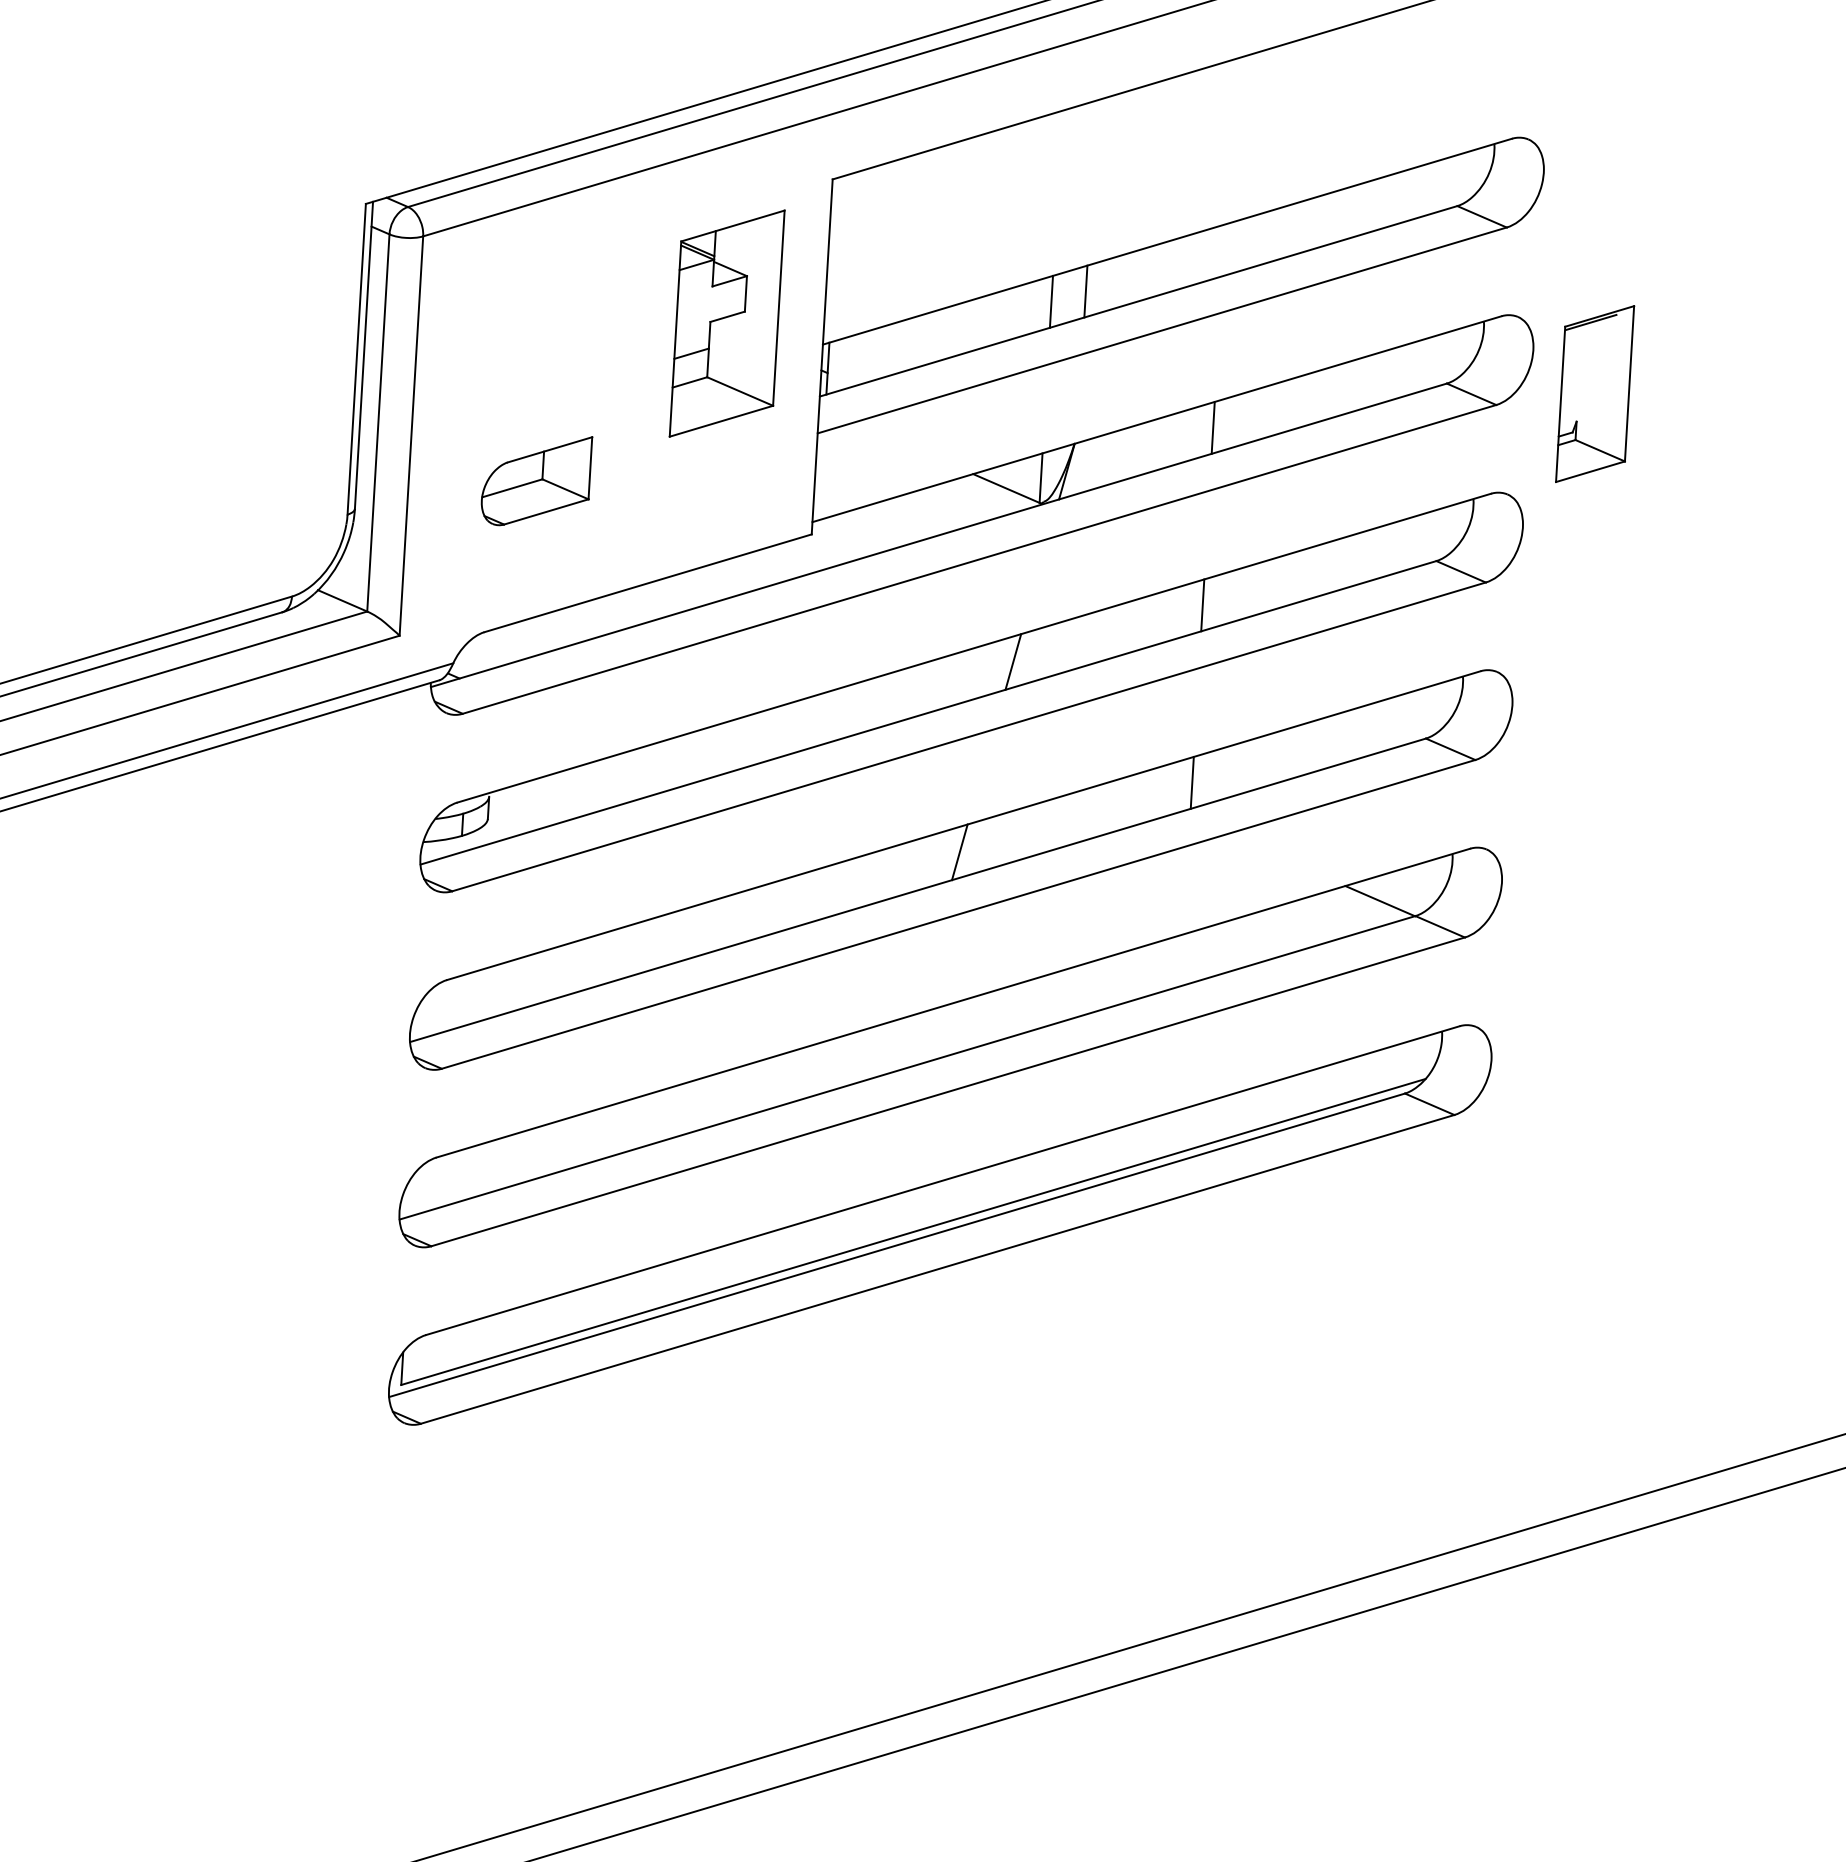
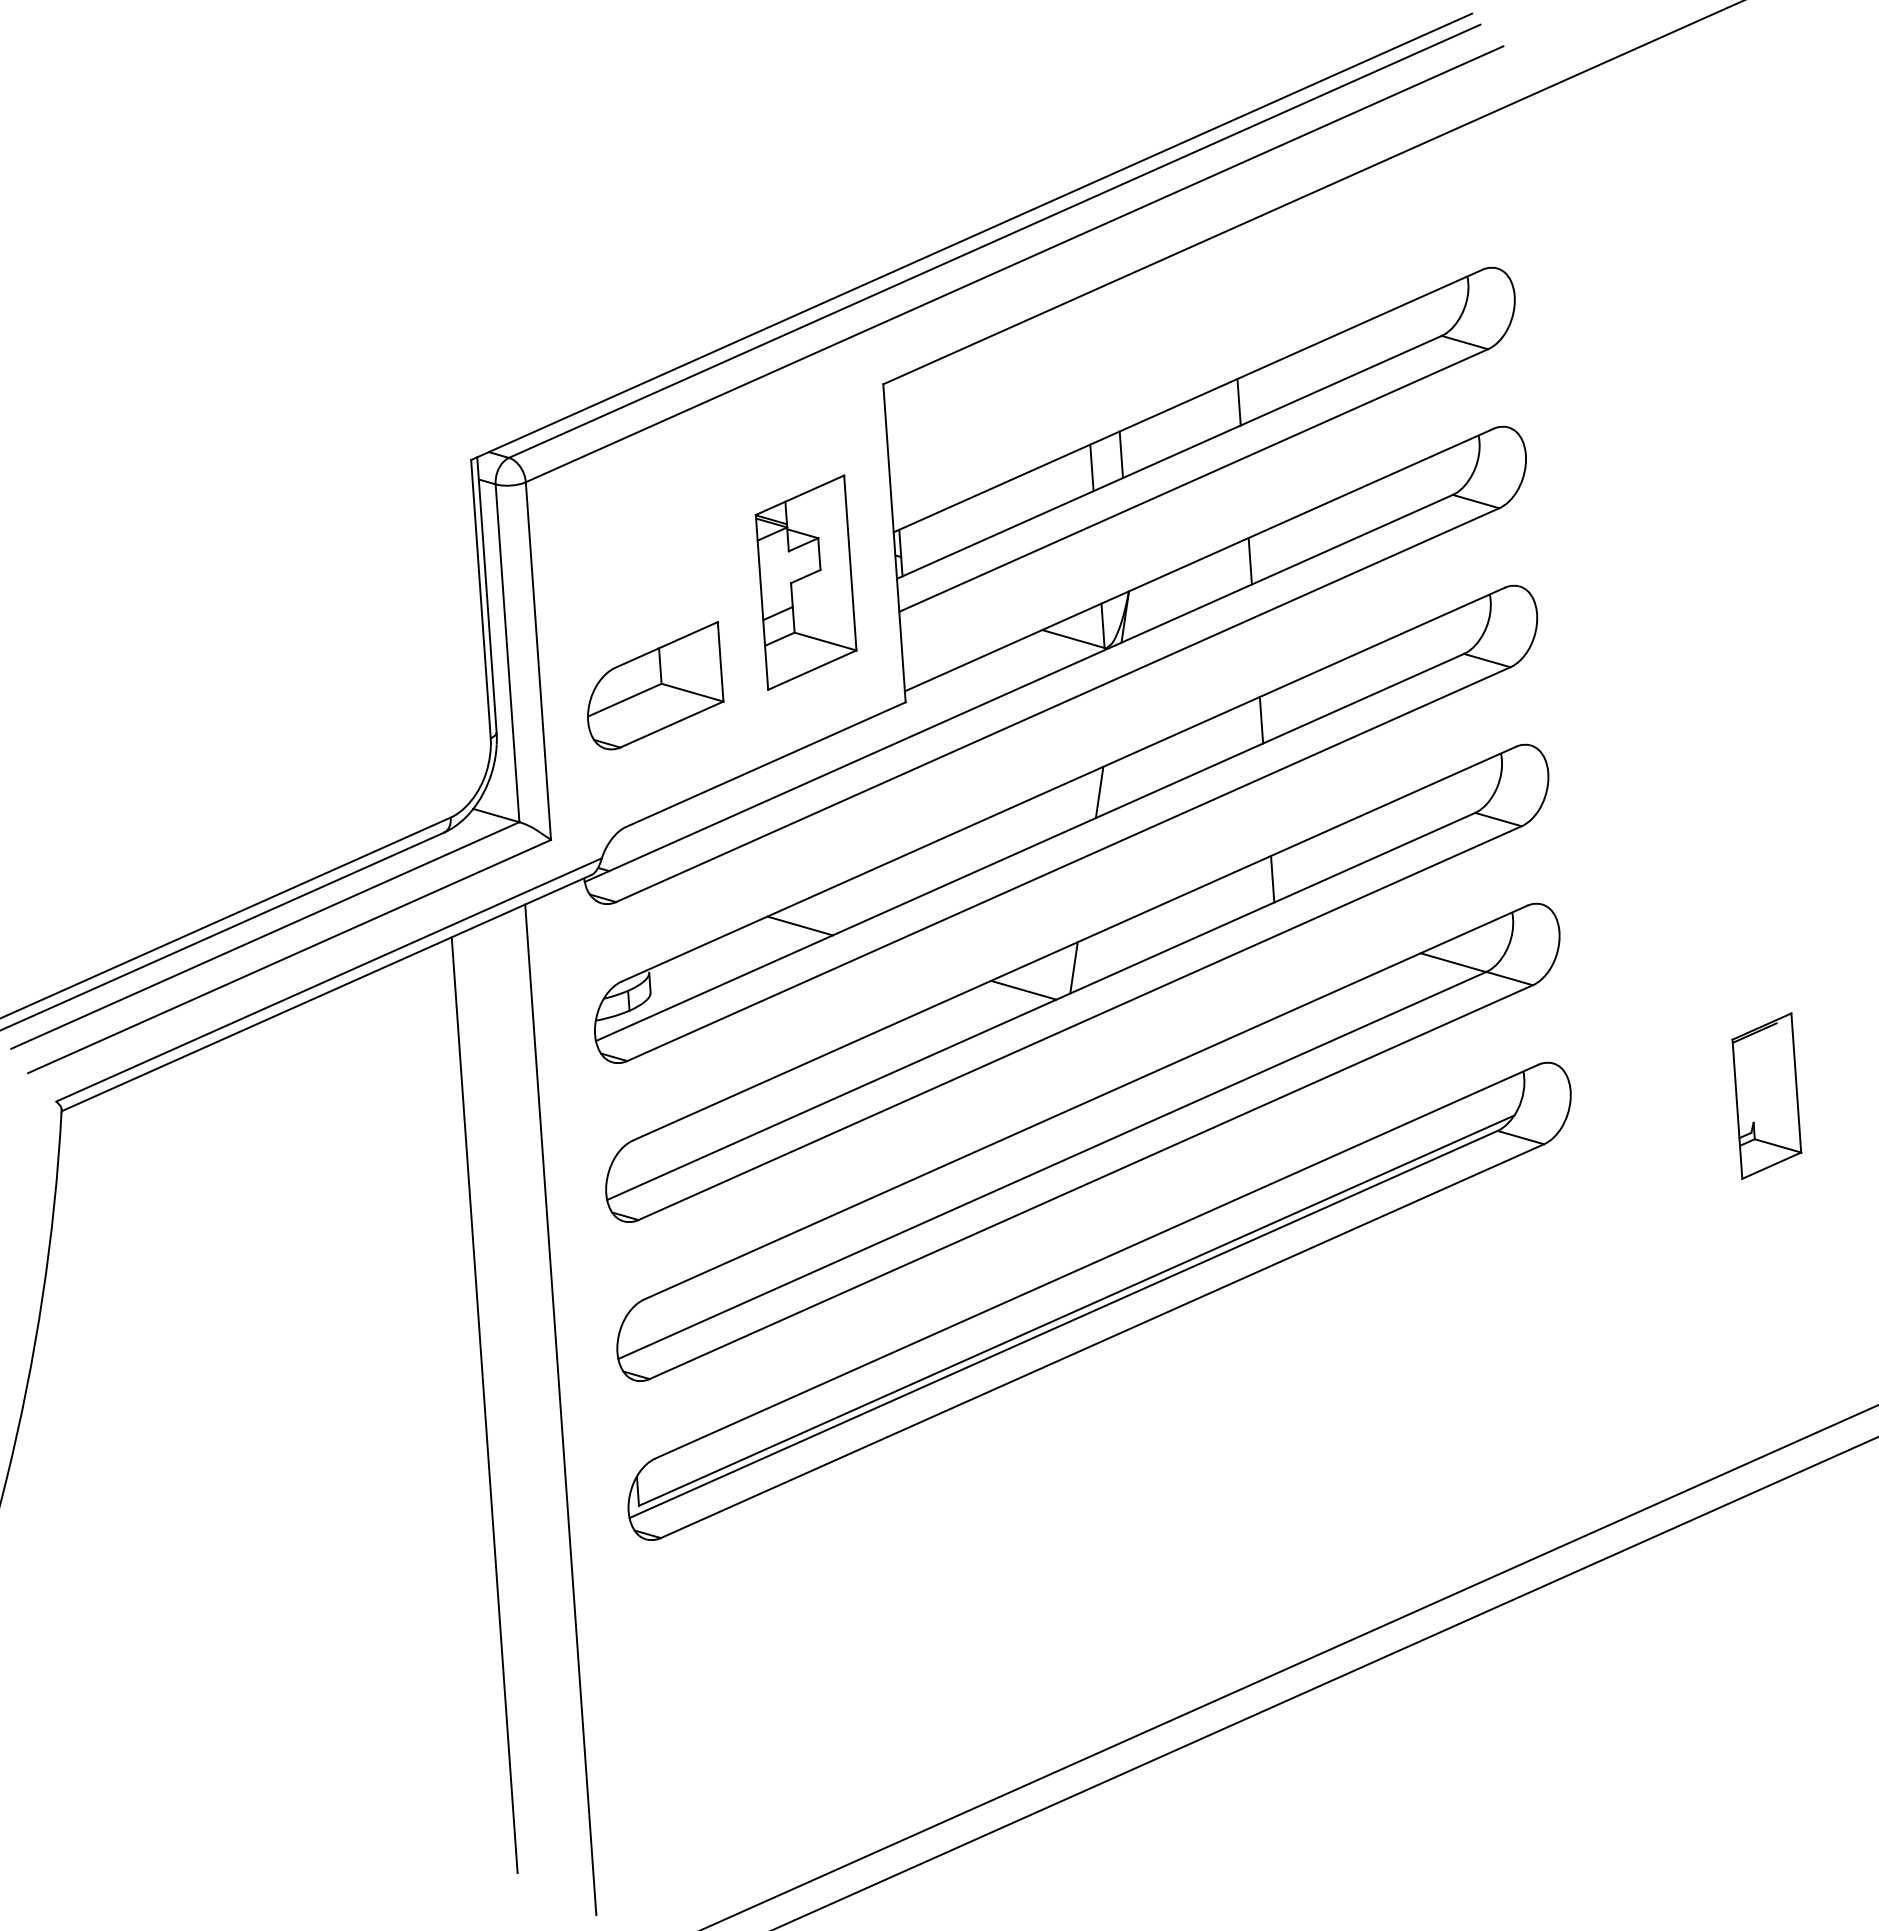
line: (1222, 250) -> (1238, 402), added
part: (726, 323) -> (805, 582), moved
part: (1594, 393) -> (1766, 1095), moved
part: (537, 479) -> (655, 685), size x1.43
line: (662, 766) -> (799, 925), added
line: (900, 869) -> (1023, 989), added
line: (244, 1251) -> (484, 1405), added
line: (328, 1267) -> (560, 1409), added

